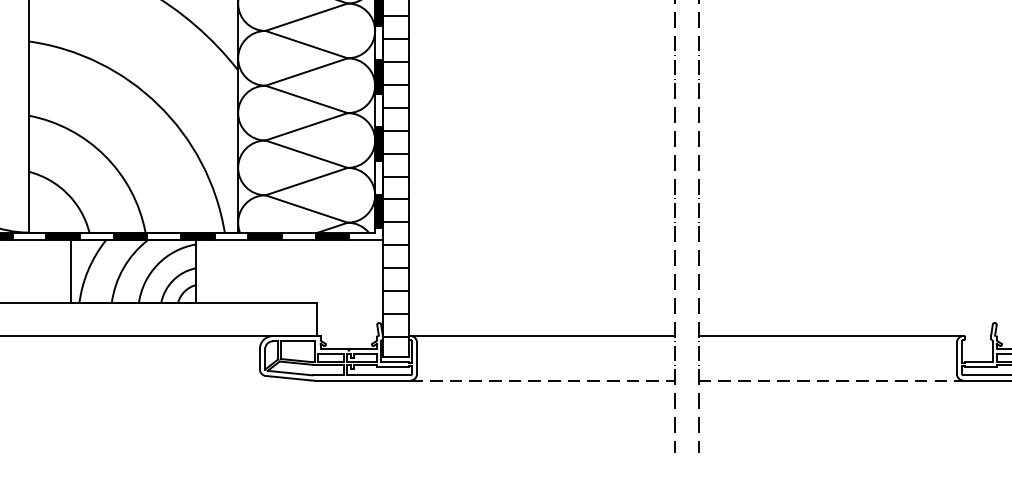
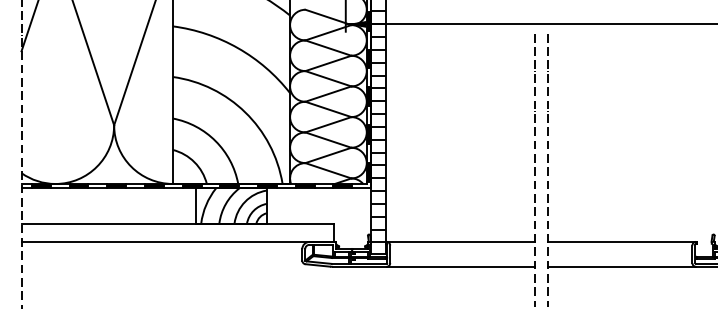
line: (544, 380) -> (461, 266), dashed -> solid
line: (832, 380) -> (622, 266), dashed -> solid

